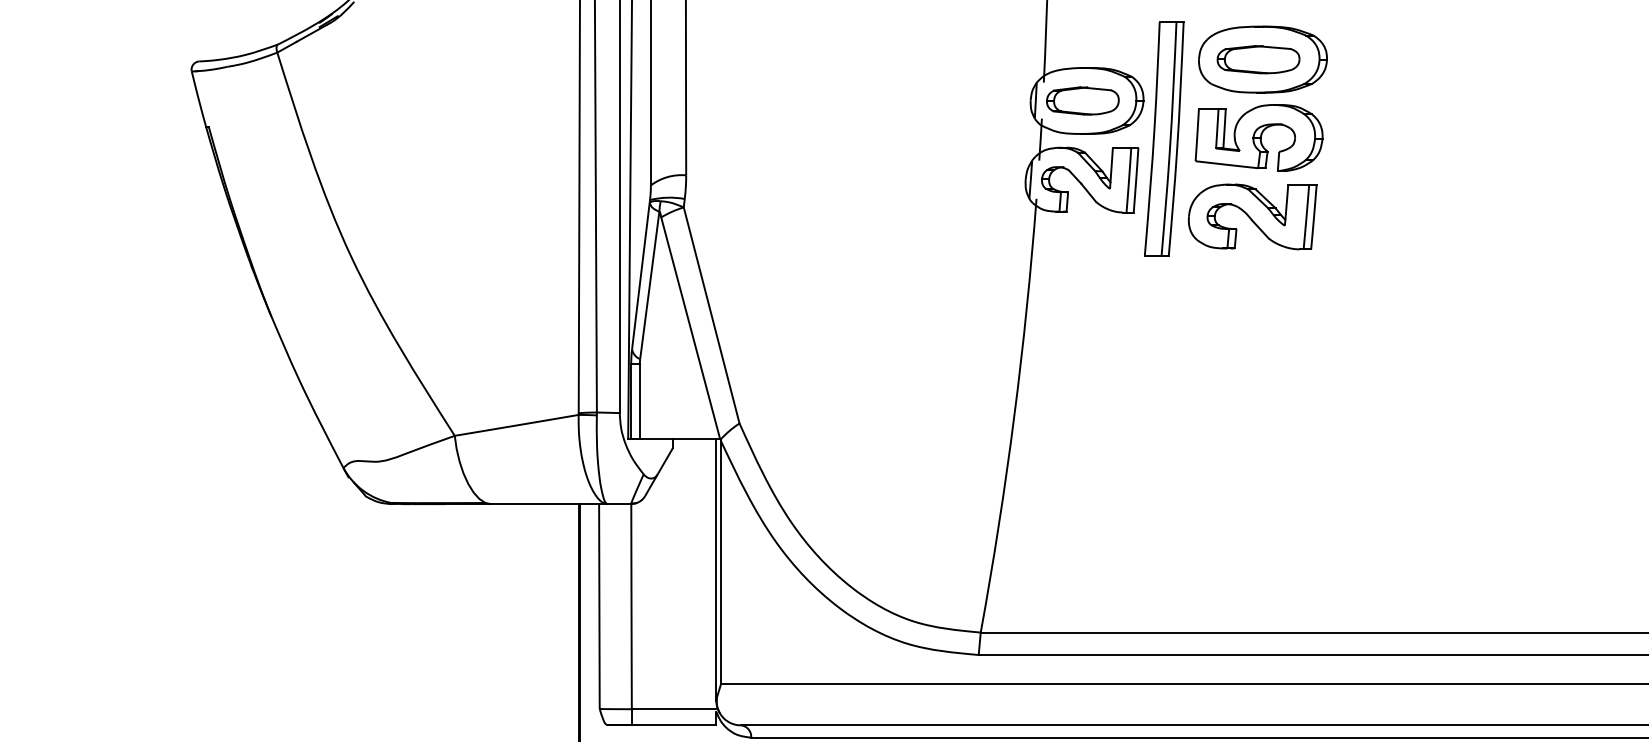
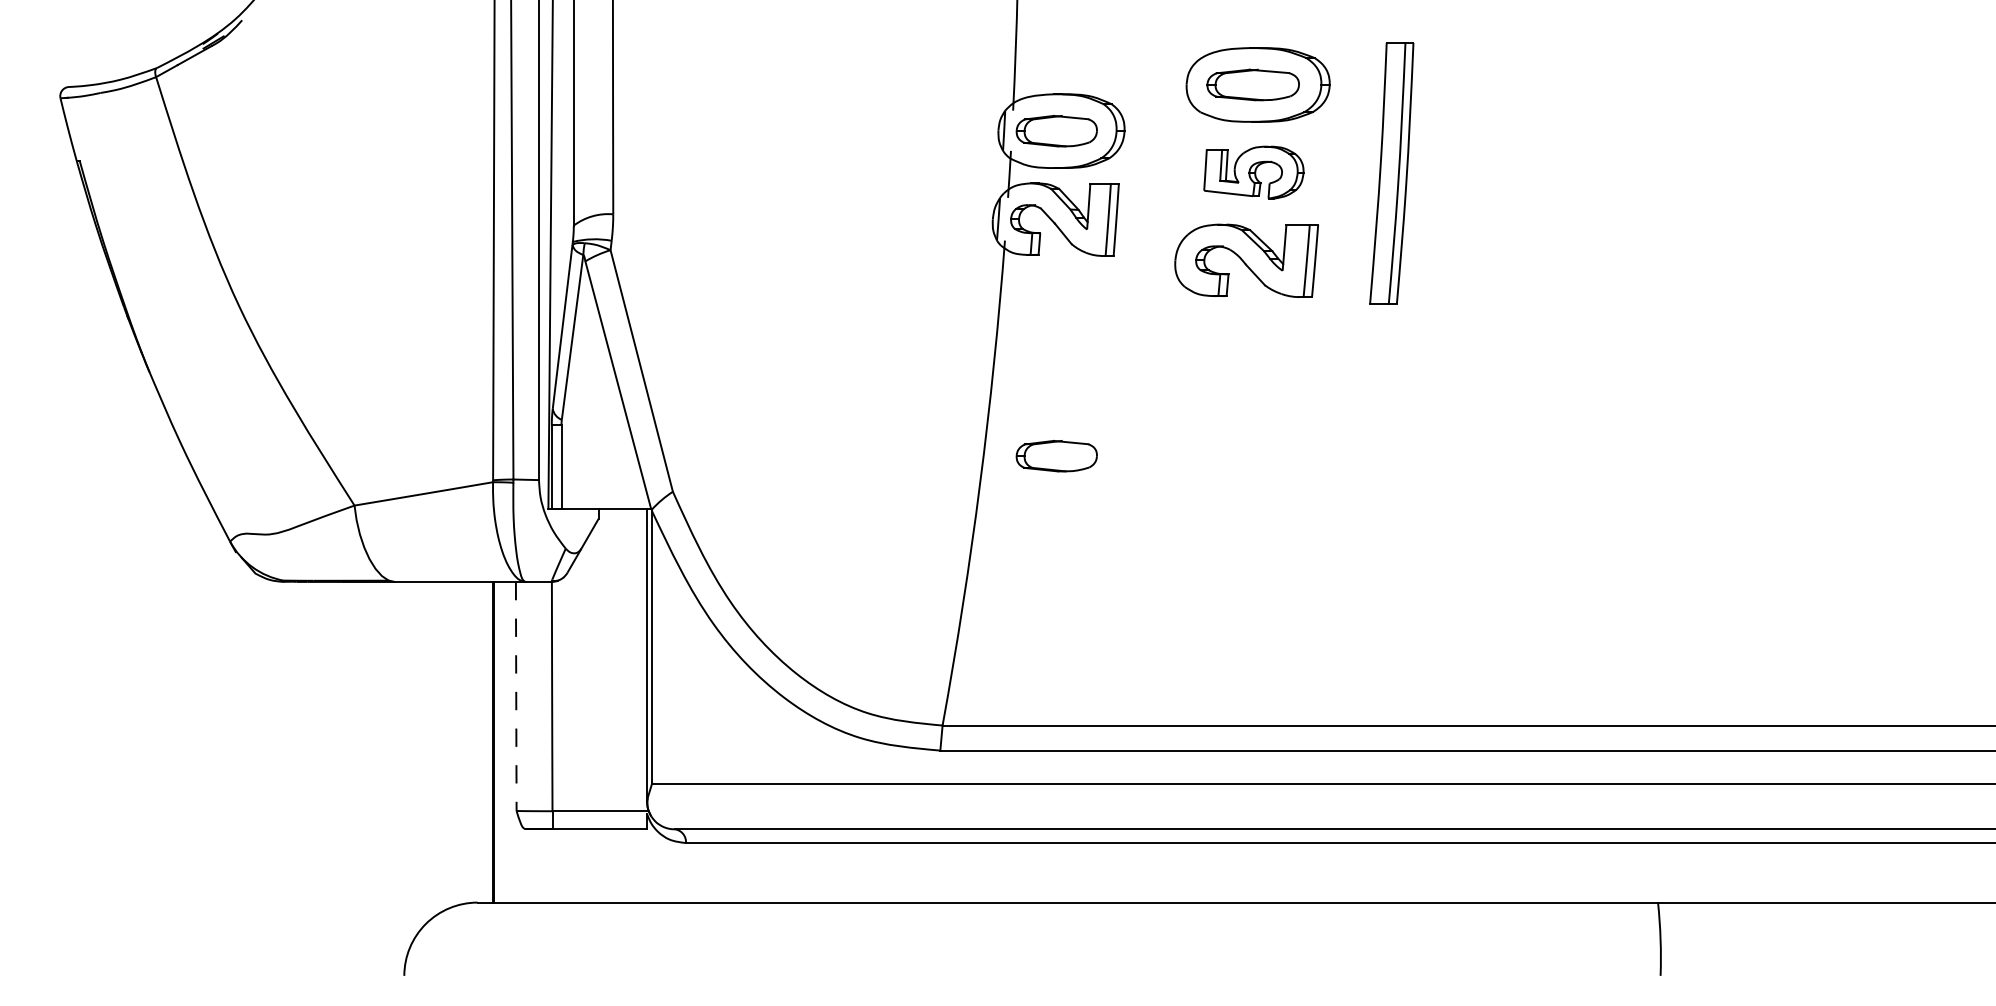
part: (1258, 137) -> (1253, 172), size x0.7
part: (1164, 138) -> (1391, 173), moved
part: (1082, 391) -> (1056, 456), added
line: (599, 606) -> (516, 696), solid -> dashed

